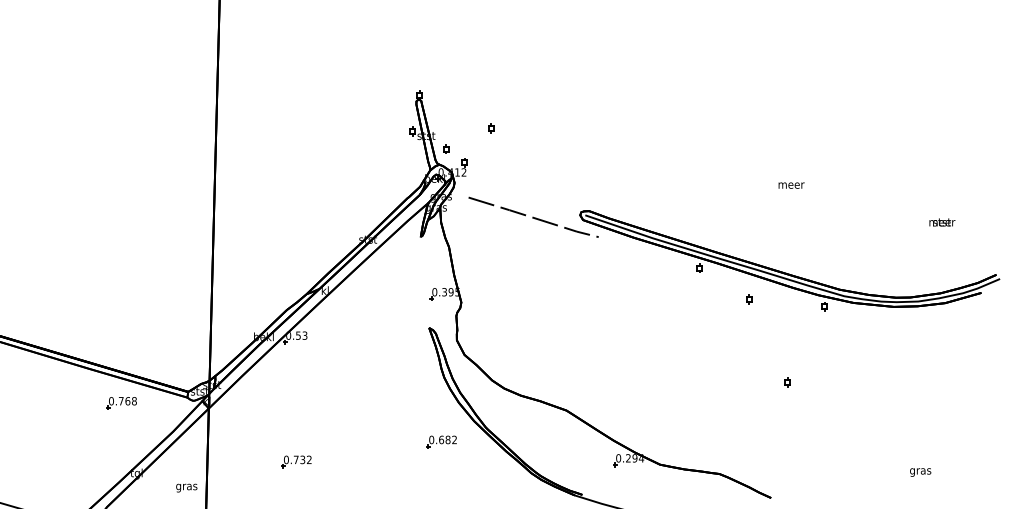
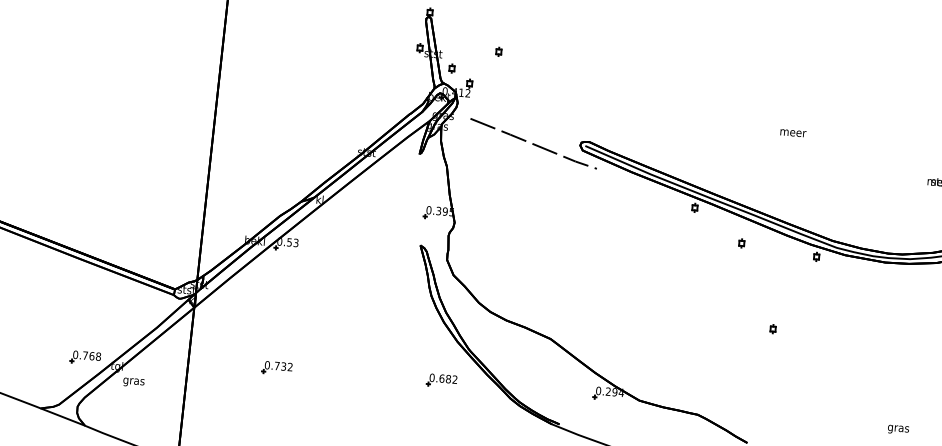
part: (121, 403) -> (85, 357), moved
part: (441, 441) -> (441, 380), moved
text: (186, 487) -> (133, 381), moved

